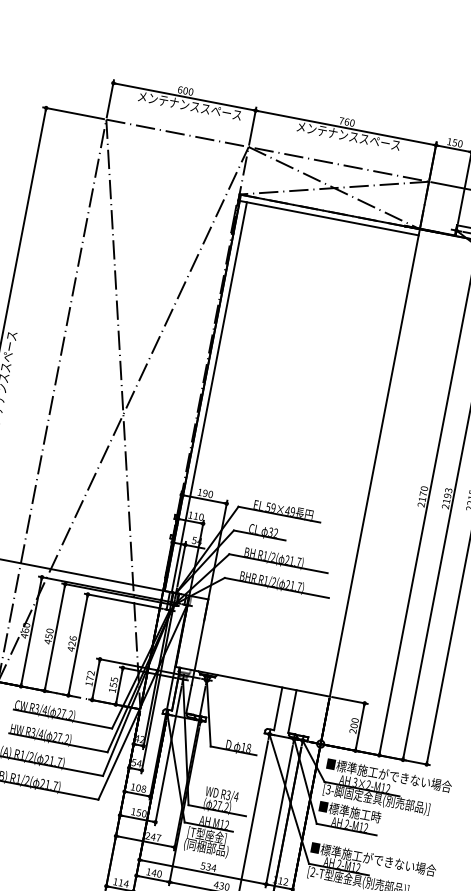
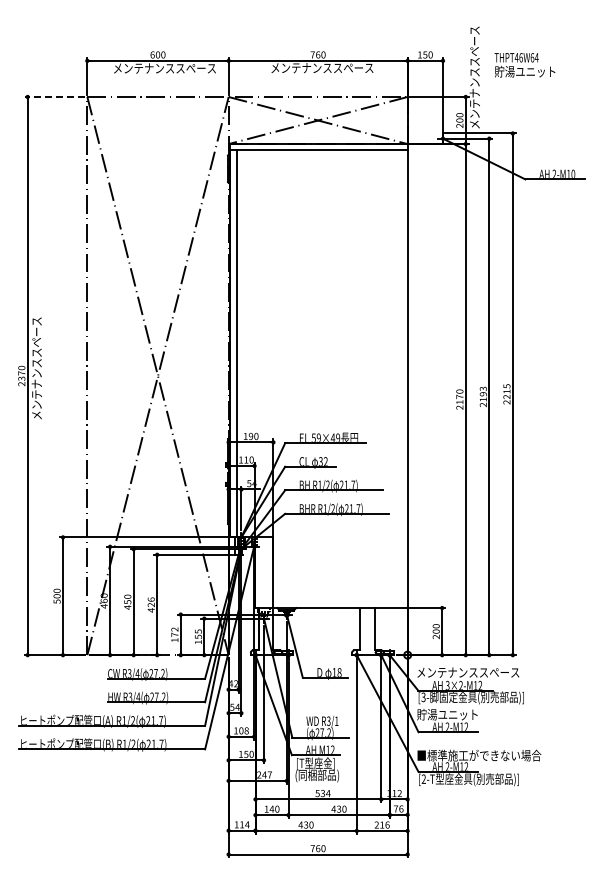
line: (73, 113) -> (54, 97), solid -> dashed
text: (388, 775) -> (478, 672), ■標準施工ができない場合 -> メンテナンススペース
text: (236, 796) -> (336, 720), R3/4 -> R3/1
text: (349, 811) -> (447, 714), ■標準施工時 -> 貯湯ユニット

